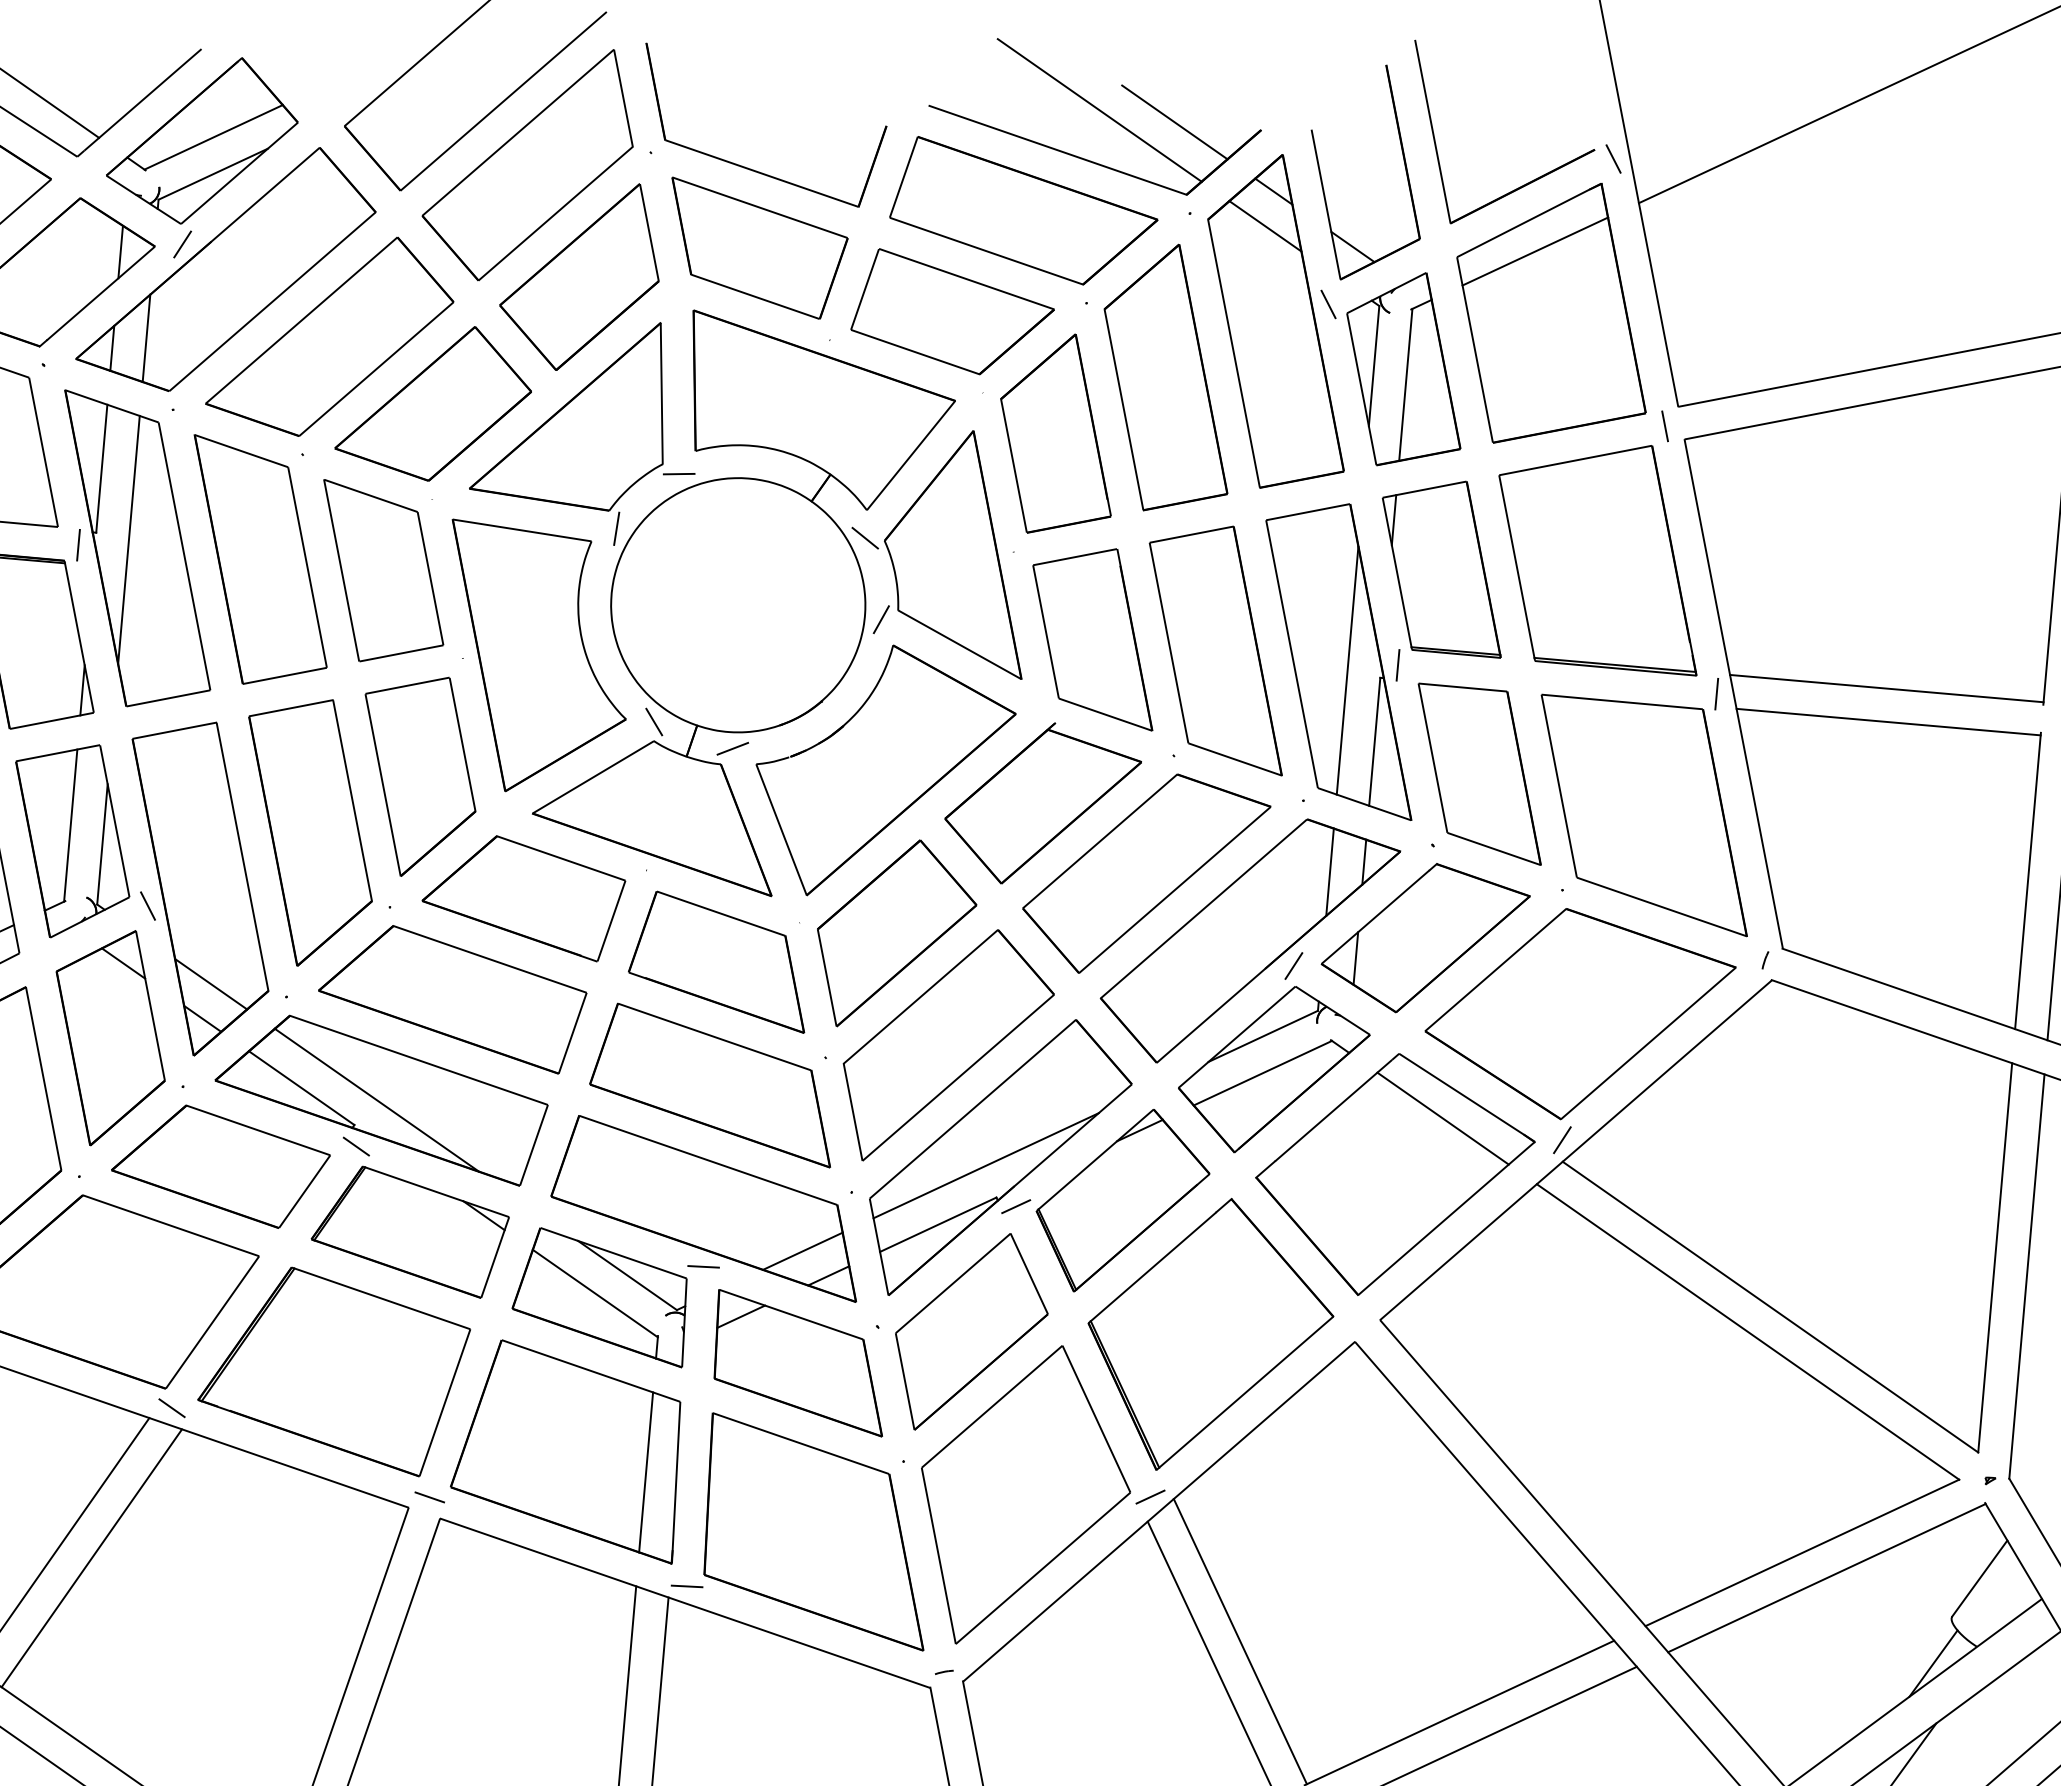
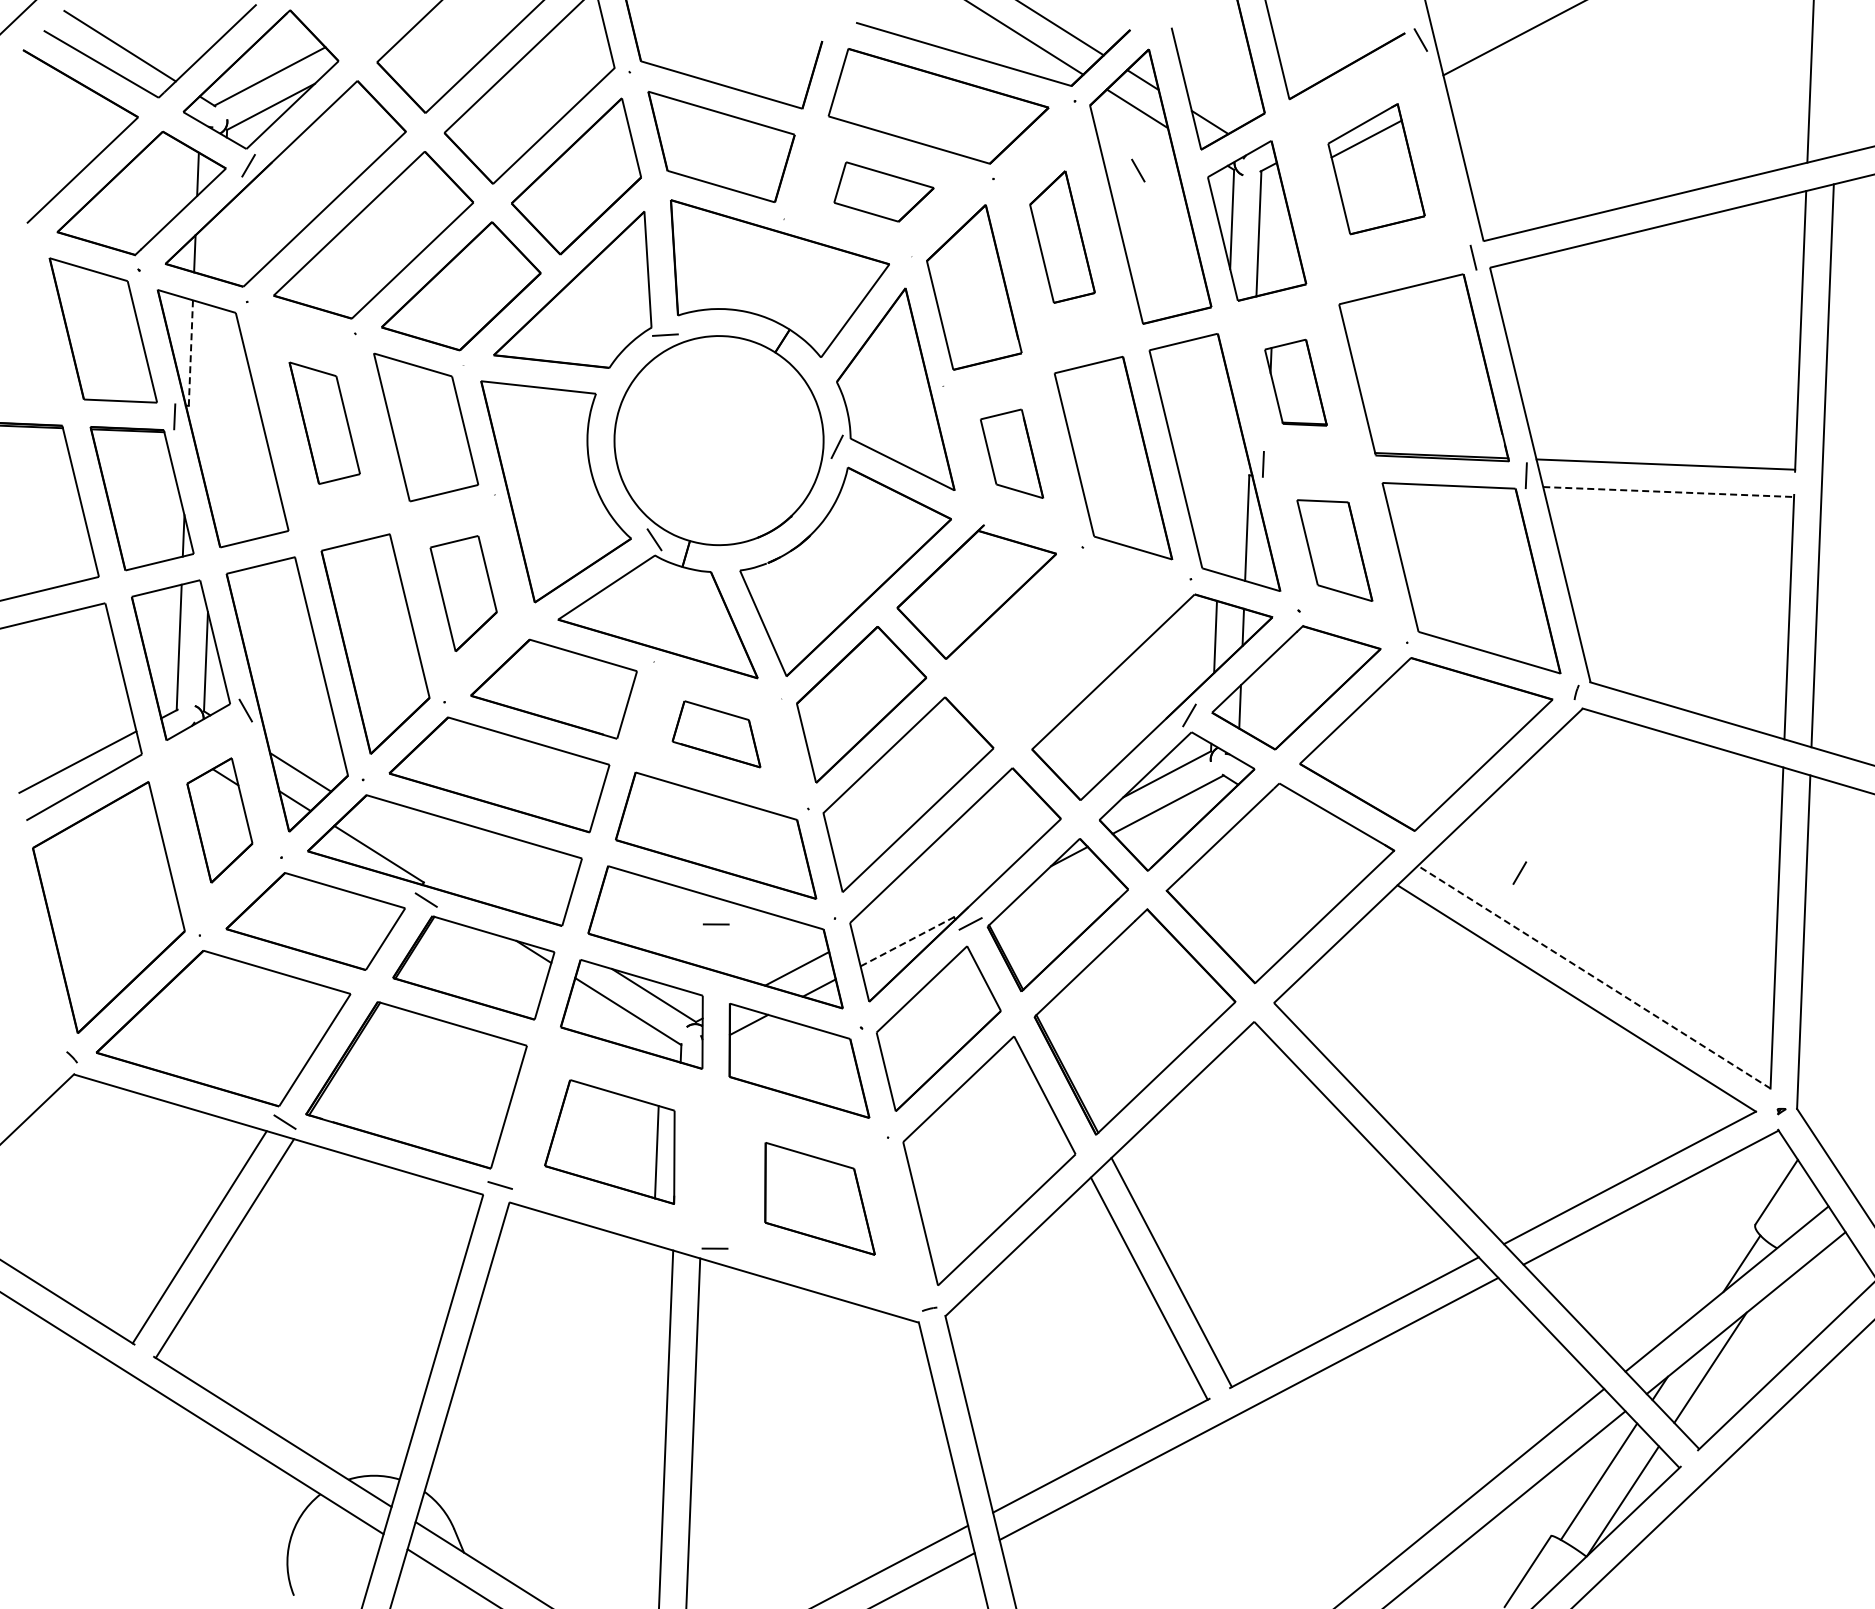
line: (1328, 304) -> (1138, 170), moved
part: (952, 312) -> (883, 191), size x0.6
part: (1552, 312) -> (1376, 168), size x0.6
line: (146, 338) -> (222, 244), removed
part: (1167, 377) -> (1062, 236), size x0.6
line: (101, 469) -> (190, 353), solid -> dashed
line: (615, 528) -> (615, 382), removed
line: (864, 538) -> (820, 380), removed
line: (128, 539) -> (215, 410), removed
part: (260, 561) -> (324, 423), size x0.6
part: (1441, 567) -> (1295, 382), size x0.6
part: (1092, 637) -> (1011, 453), size x0.6
line: (1348, 670) -> (1222, 470), removed
line: (1888, 722) -> (1668, 492), solid -> dashed
line: (732, 748) -> (719, 558), removed
part: (1479, 773) -> (1334, 550), size x0.7
part: (419, 776) -> (463, 593), size x0.7
part: (1146, 873) -> (1064, 645), removed
part: (718, 962) -> (716, 734), size x0.6
part: (109, 1038) -> (219, 820), size x0.7
line: (375, 1099) -> (440, 860), removed
line: (1442, 1117) -> (1317, 834), removed
line: (1562, 1139) -> (1519, 872), moved
line: (985, 1164) -> (943, 890), removed
line: (938, 1224) -> (907, 941), solid -> dashed
line: (702, 1266) -> (715, 924), moved
line: (1770, 1307) -> (1594, 977), solid -> dashed
part: (565, 1450) -> (609, 1141), size x0.7
line: (1150, 1496) -> (1092, 1156), removed
part: (816, 1531) -> (819, 1198), size x0.6

